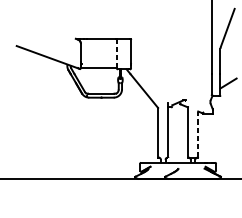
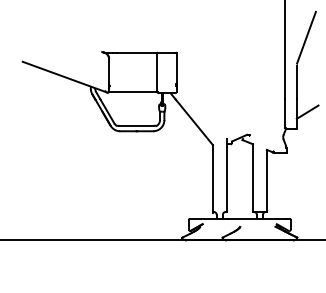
line: (116, 53) -> (157, 72), dashed -> solid
line: (197, 134) -> (266, 180), dashed -> solid

